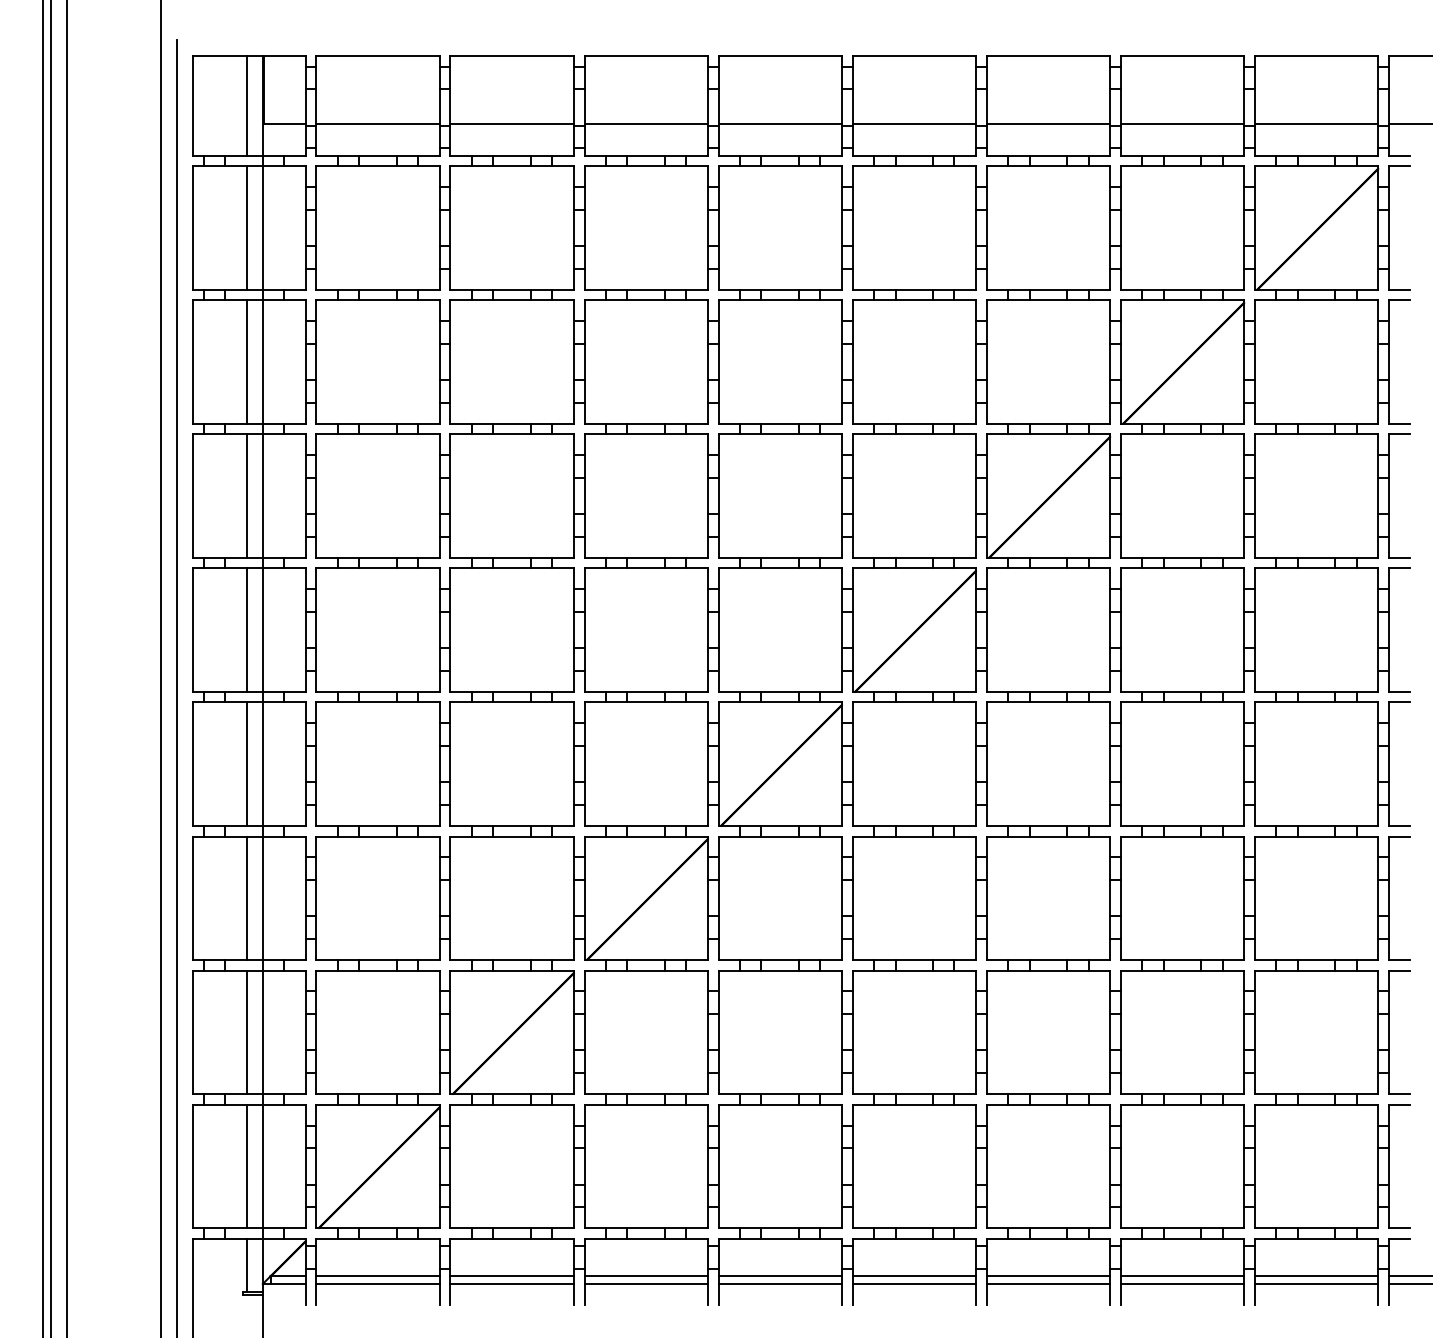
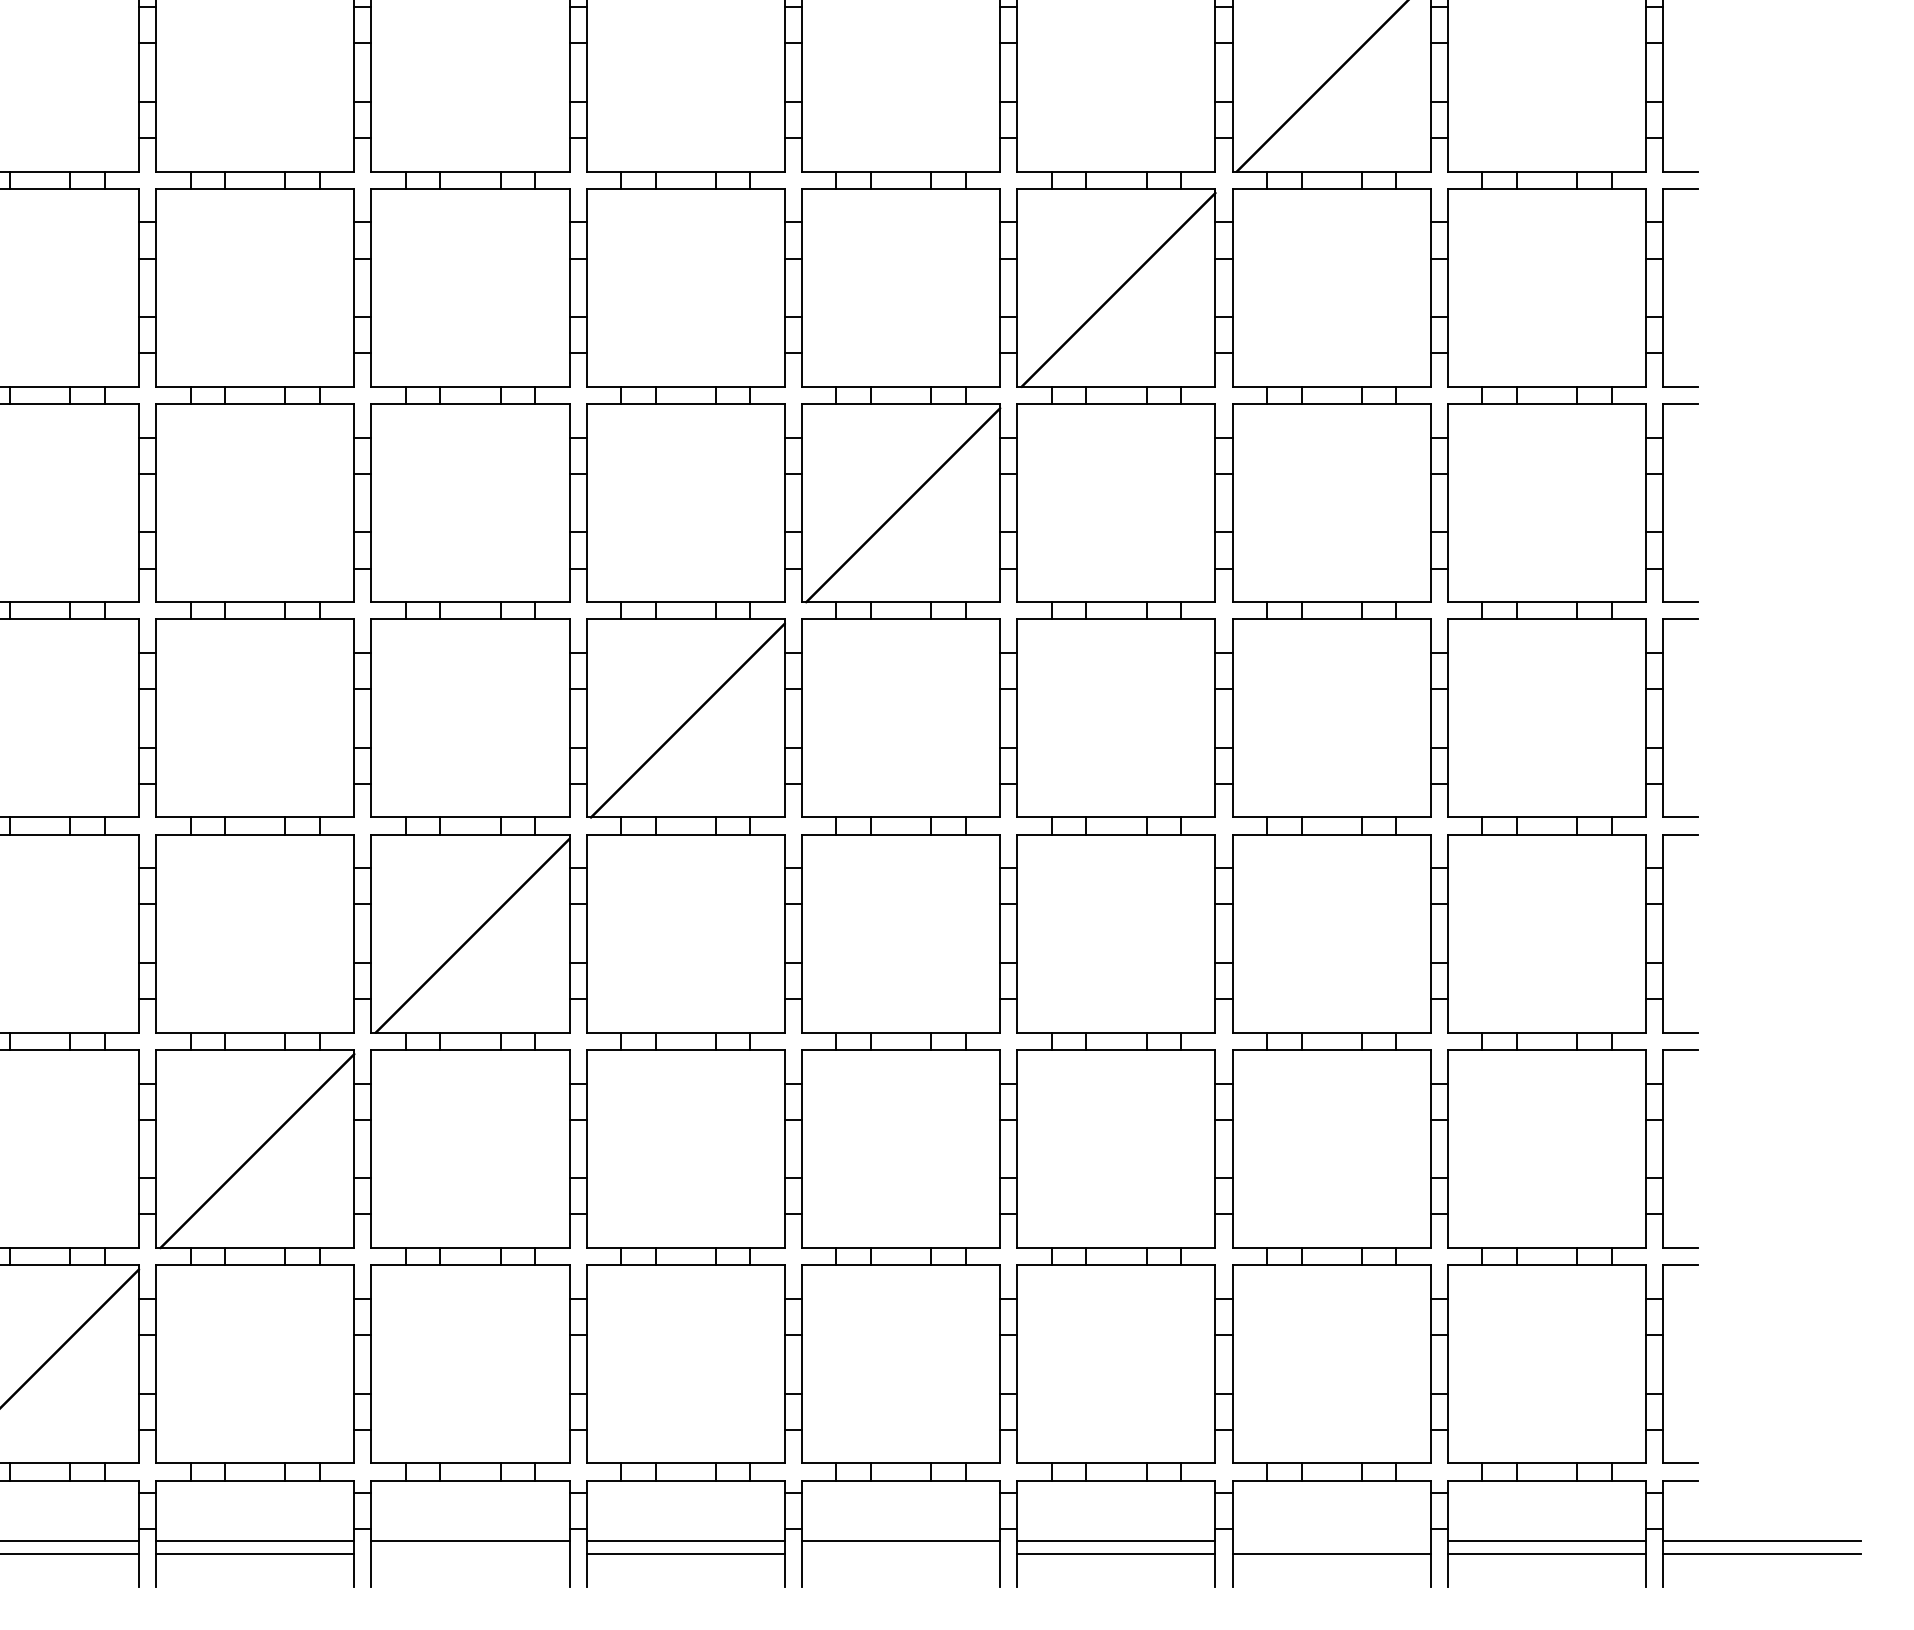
line: (1182, 1276) -> (1331, 1541), removed
line: (645, 1284) -> (469, 1554), removed
line: (913, 1284) -> (899, 1554), removed

